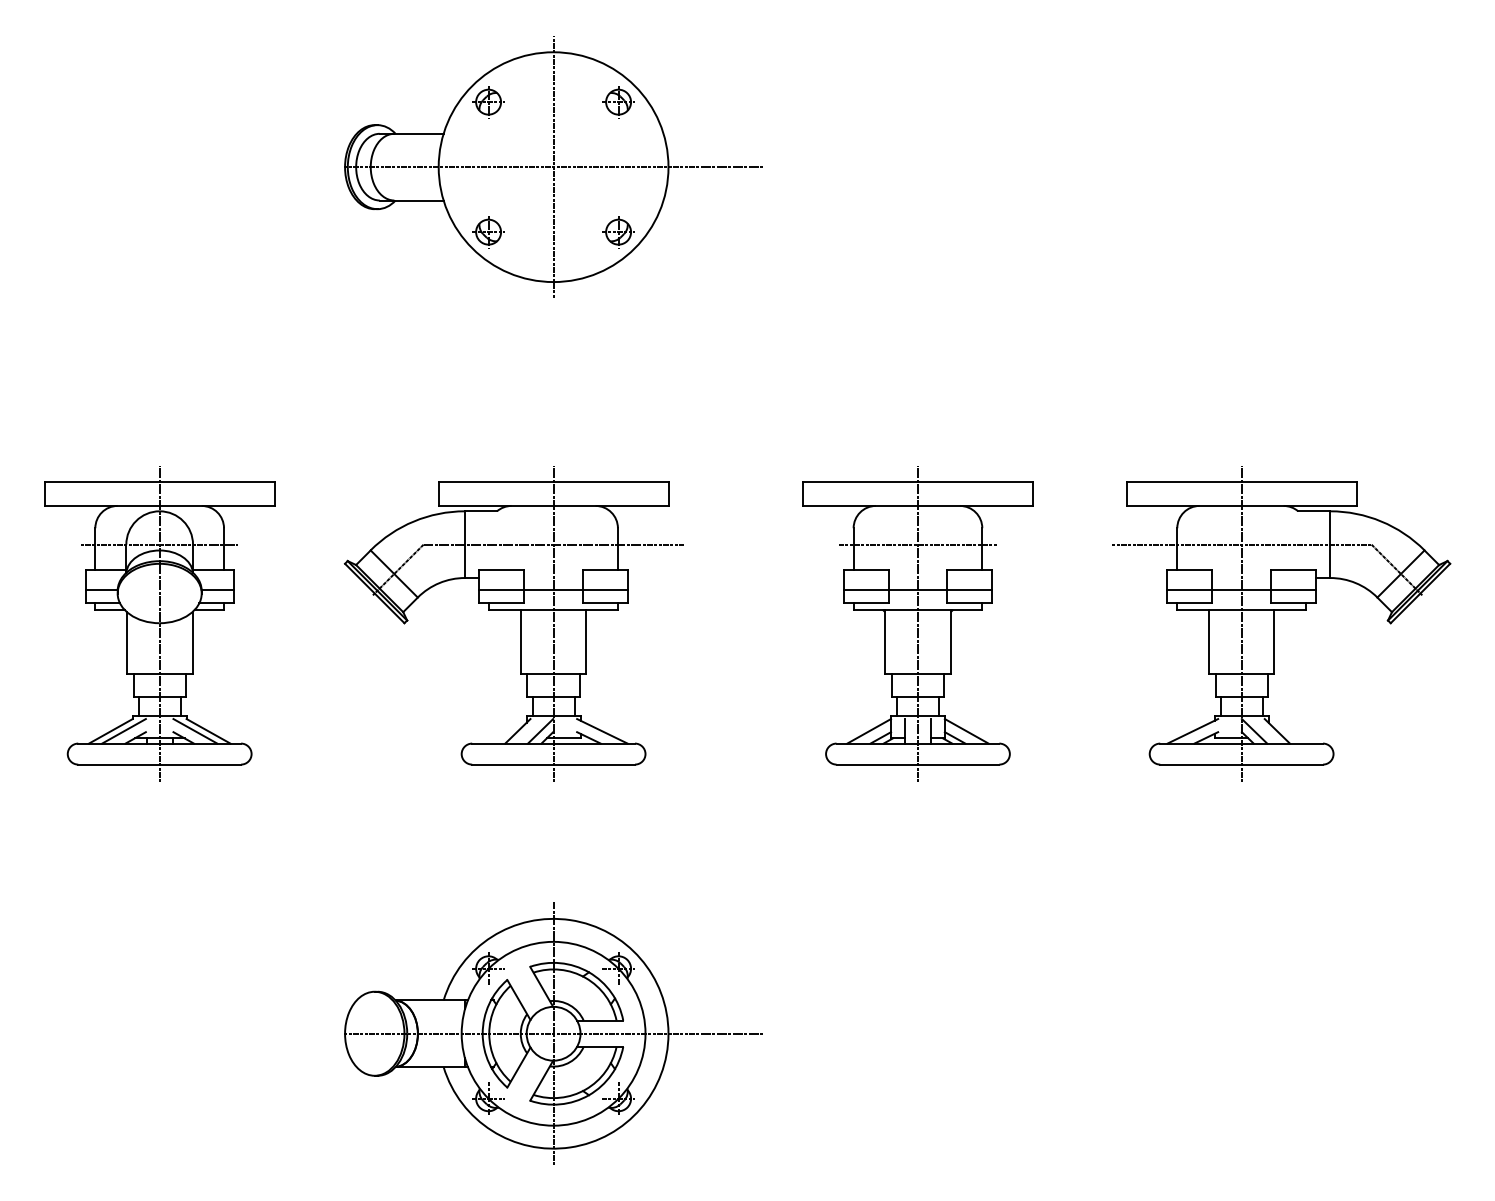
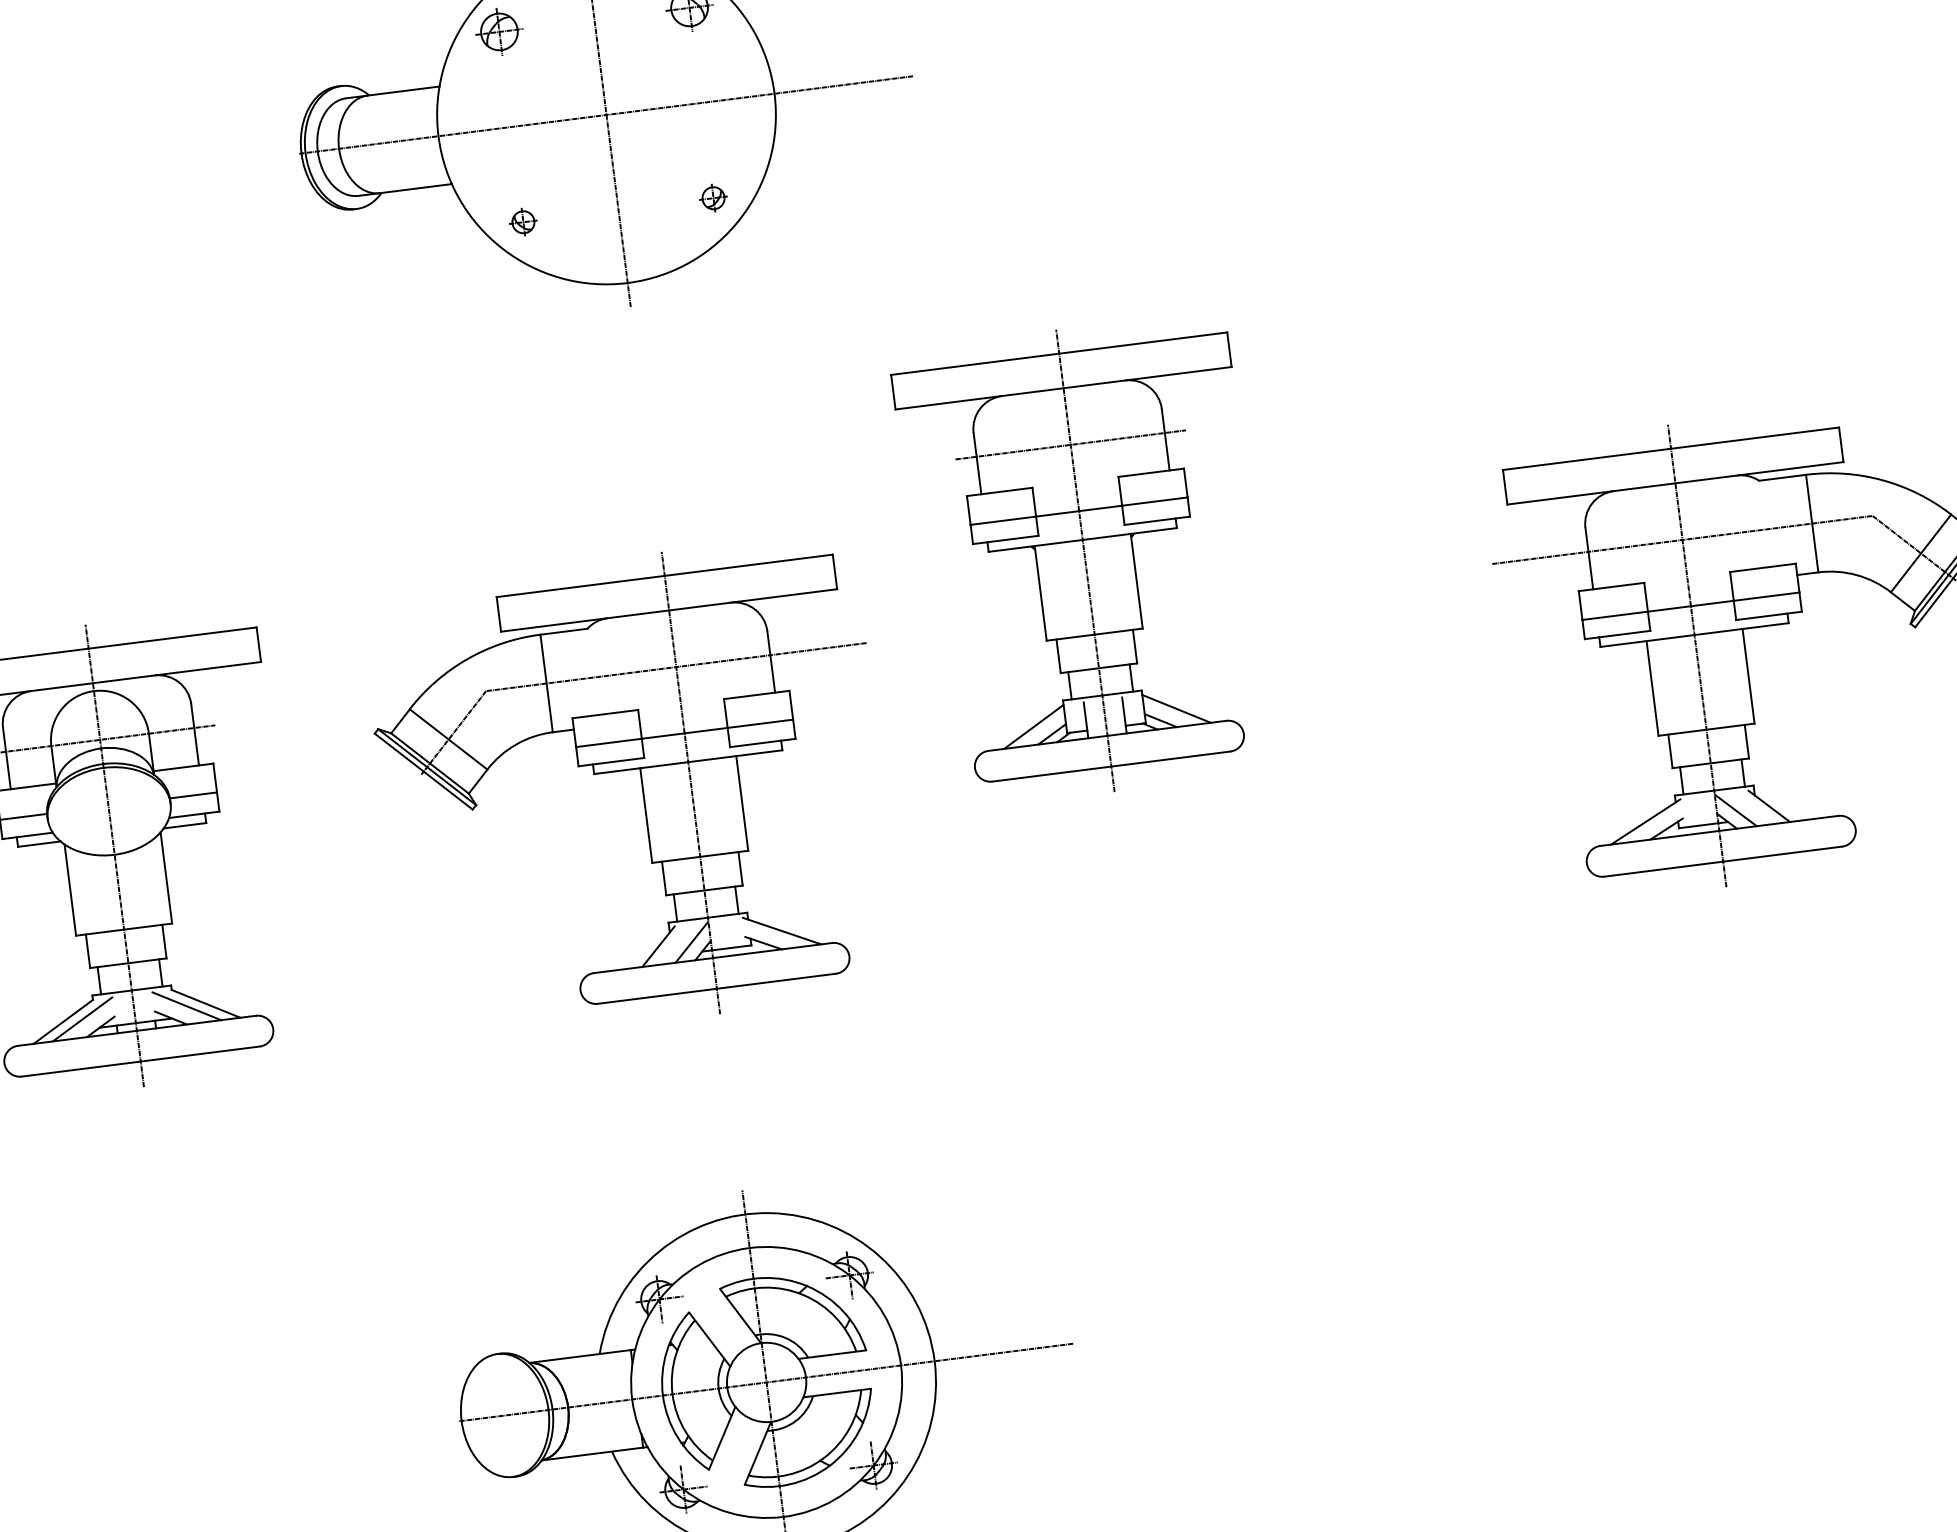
part: (488, 232) -> (523, 222), size x0.6
part: (618, 232) -> (713, 198), size x0.6
part: (917, 623) -> (1084, 560), moved

